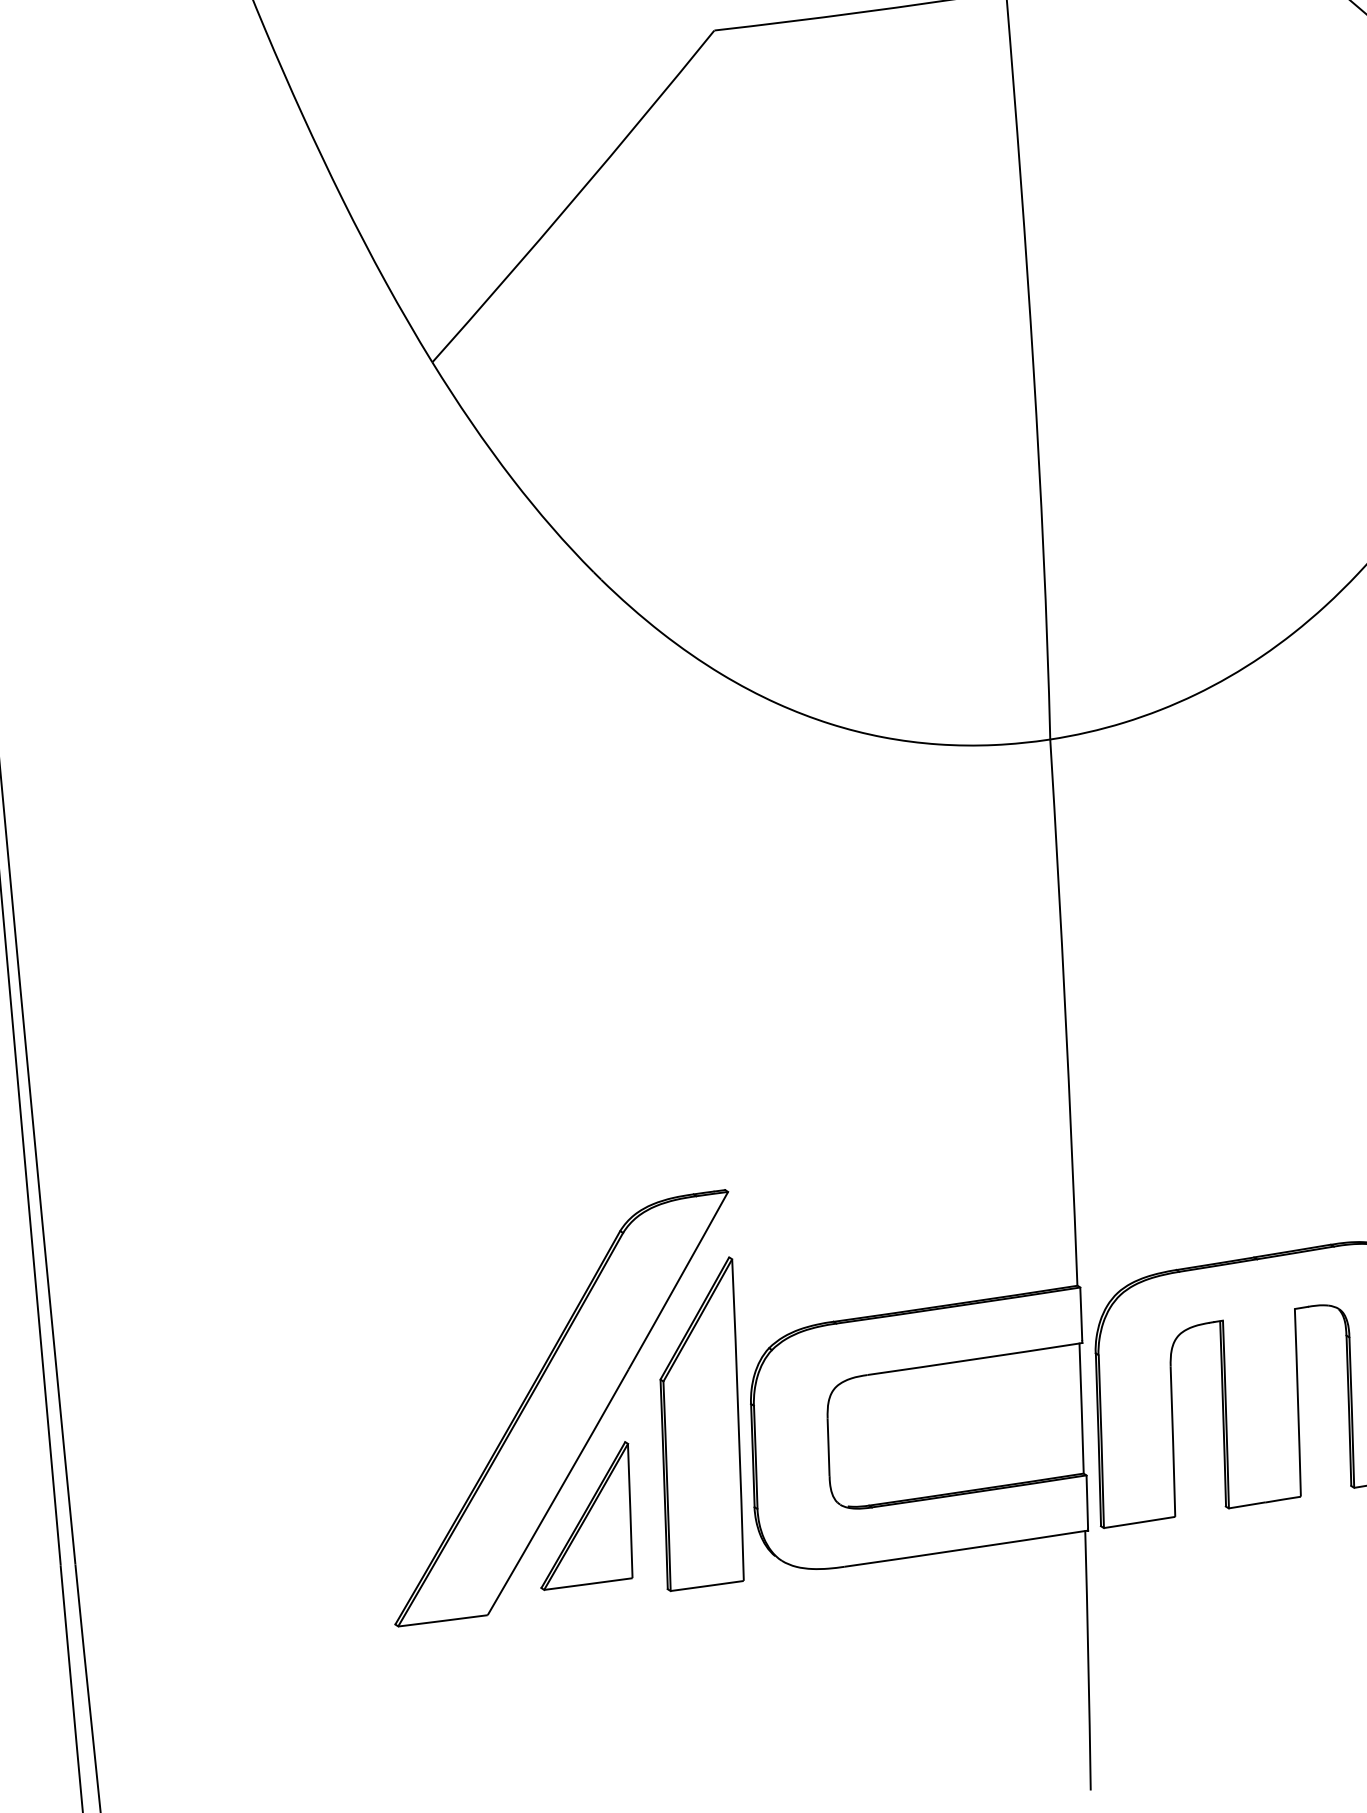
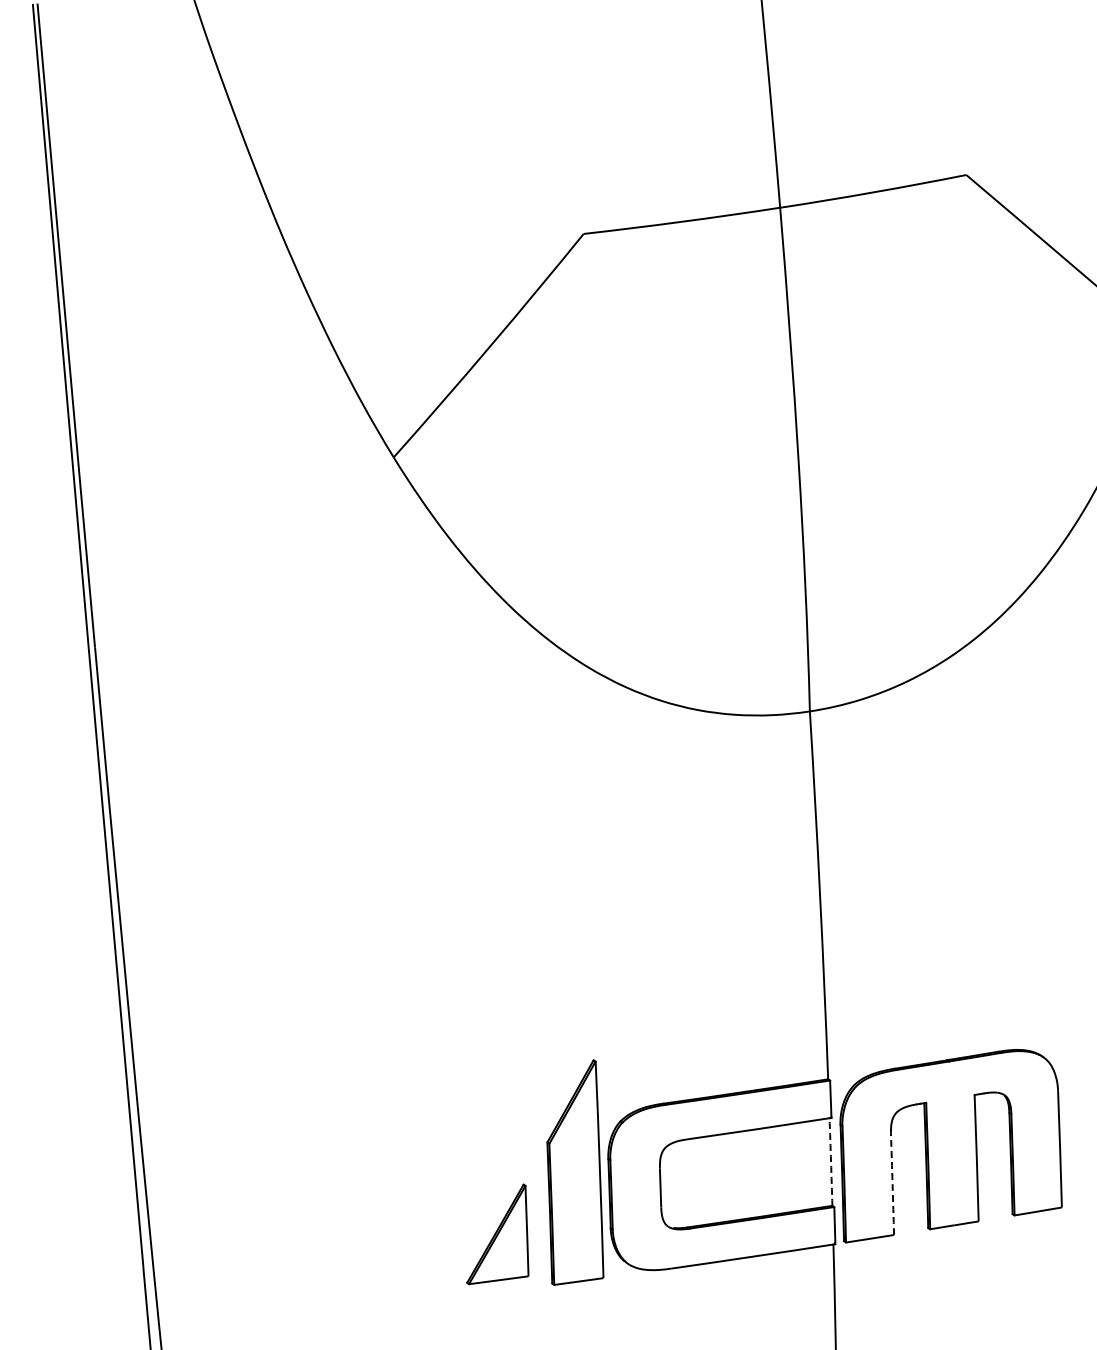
part: (561, 1407) -> (480, 1161), removed
arc: (1082, 1407) -> (831, 1161), solid -> dashed
arc: (1172, 1441) -> (892, 1184), solid -> dashed

